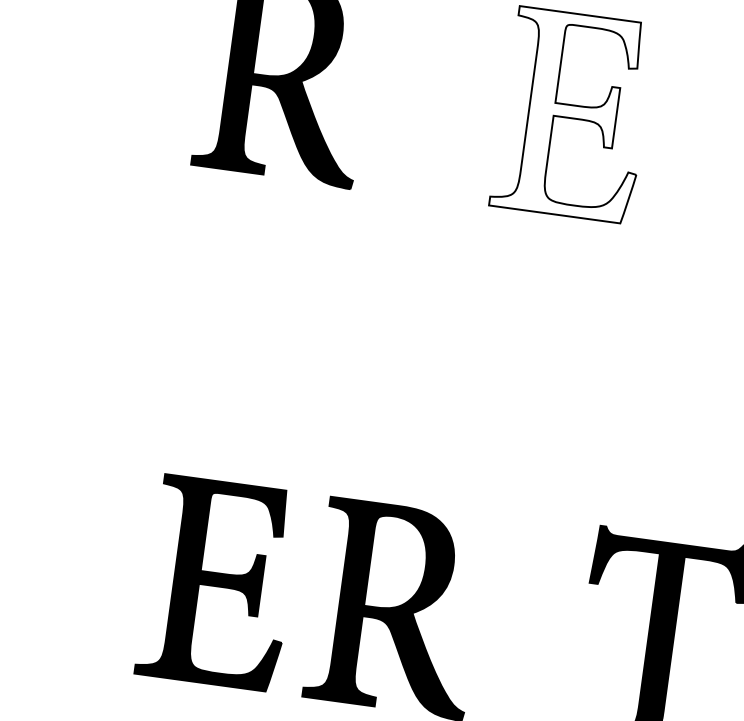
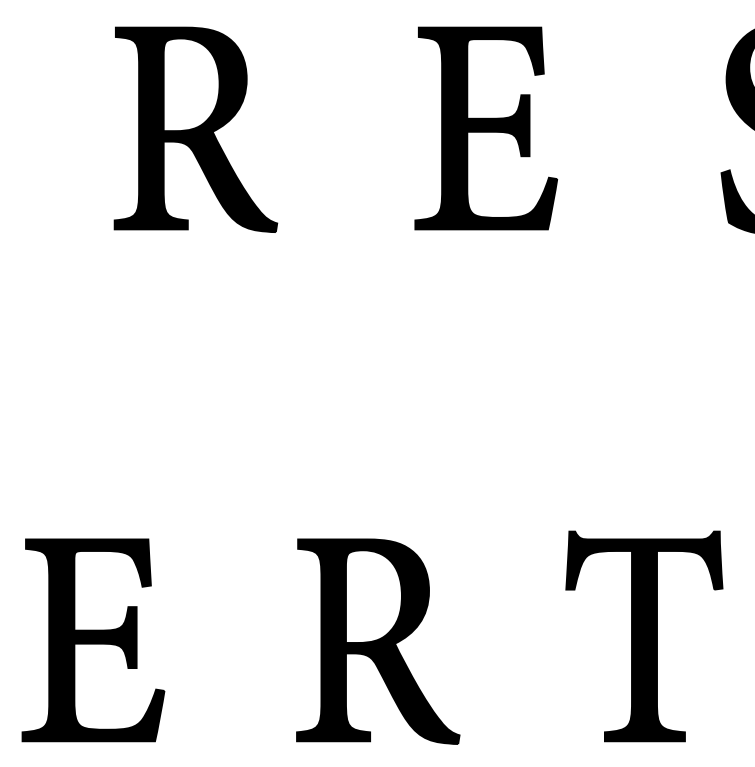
fill: (573, 115) -> (486, 128), added
part: (218, 583) -> (93, 640), moved

